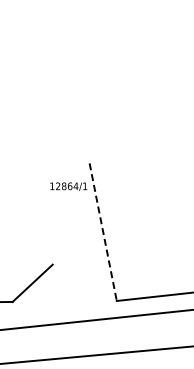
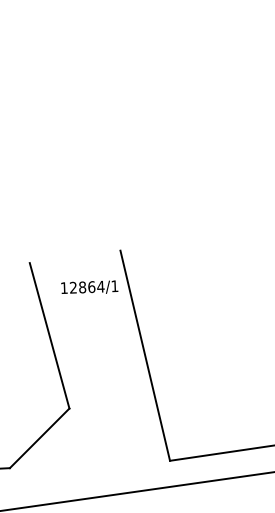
line: (41, 216) -> (49, 335), added
line: (103, 232) -> (145, 356), dashed -> solid

